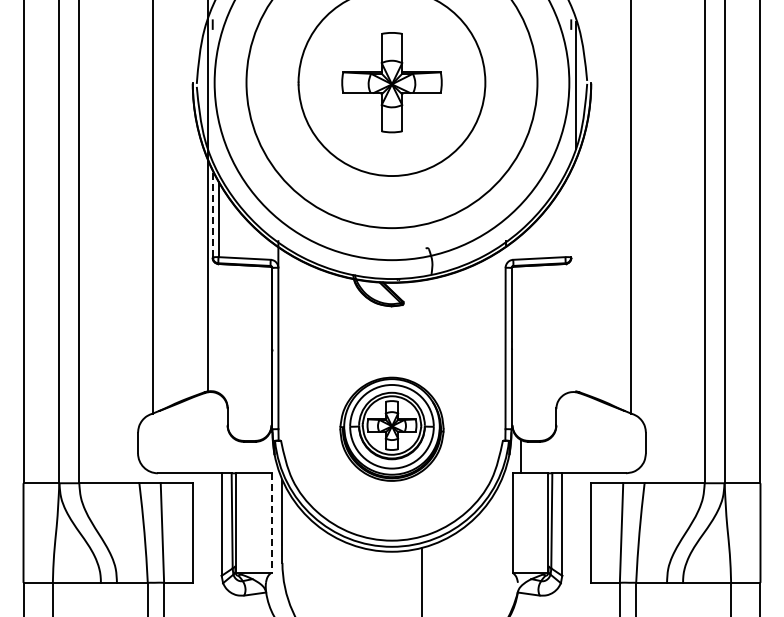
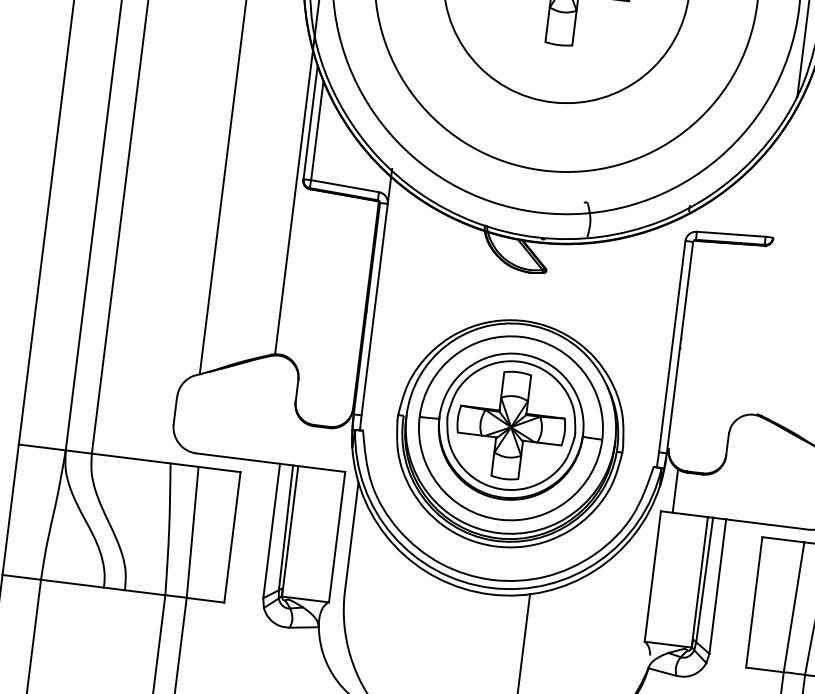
line: (212, 213) -> (310, 122), dashed -> solid
part: (391, 429) -> (509, 434), size x1.67
line: (271, 523) -> (337, 537), dashed -> solid

